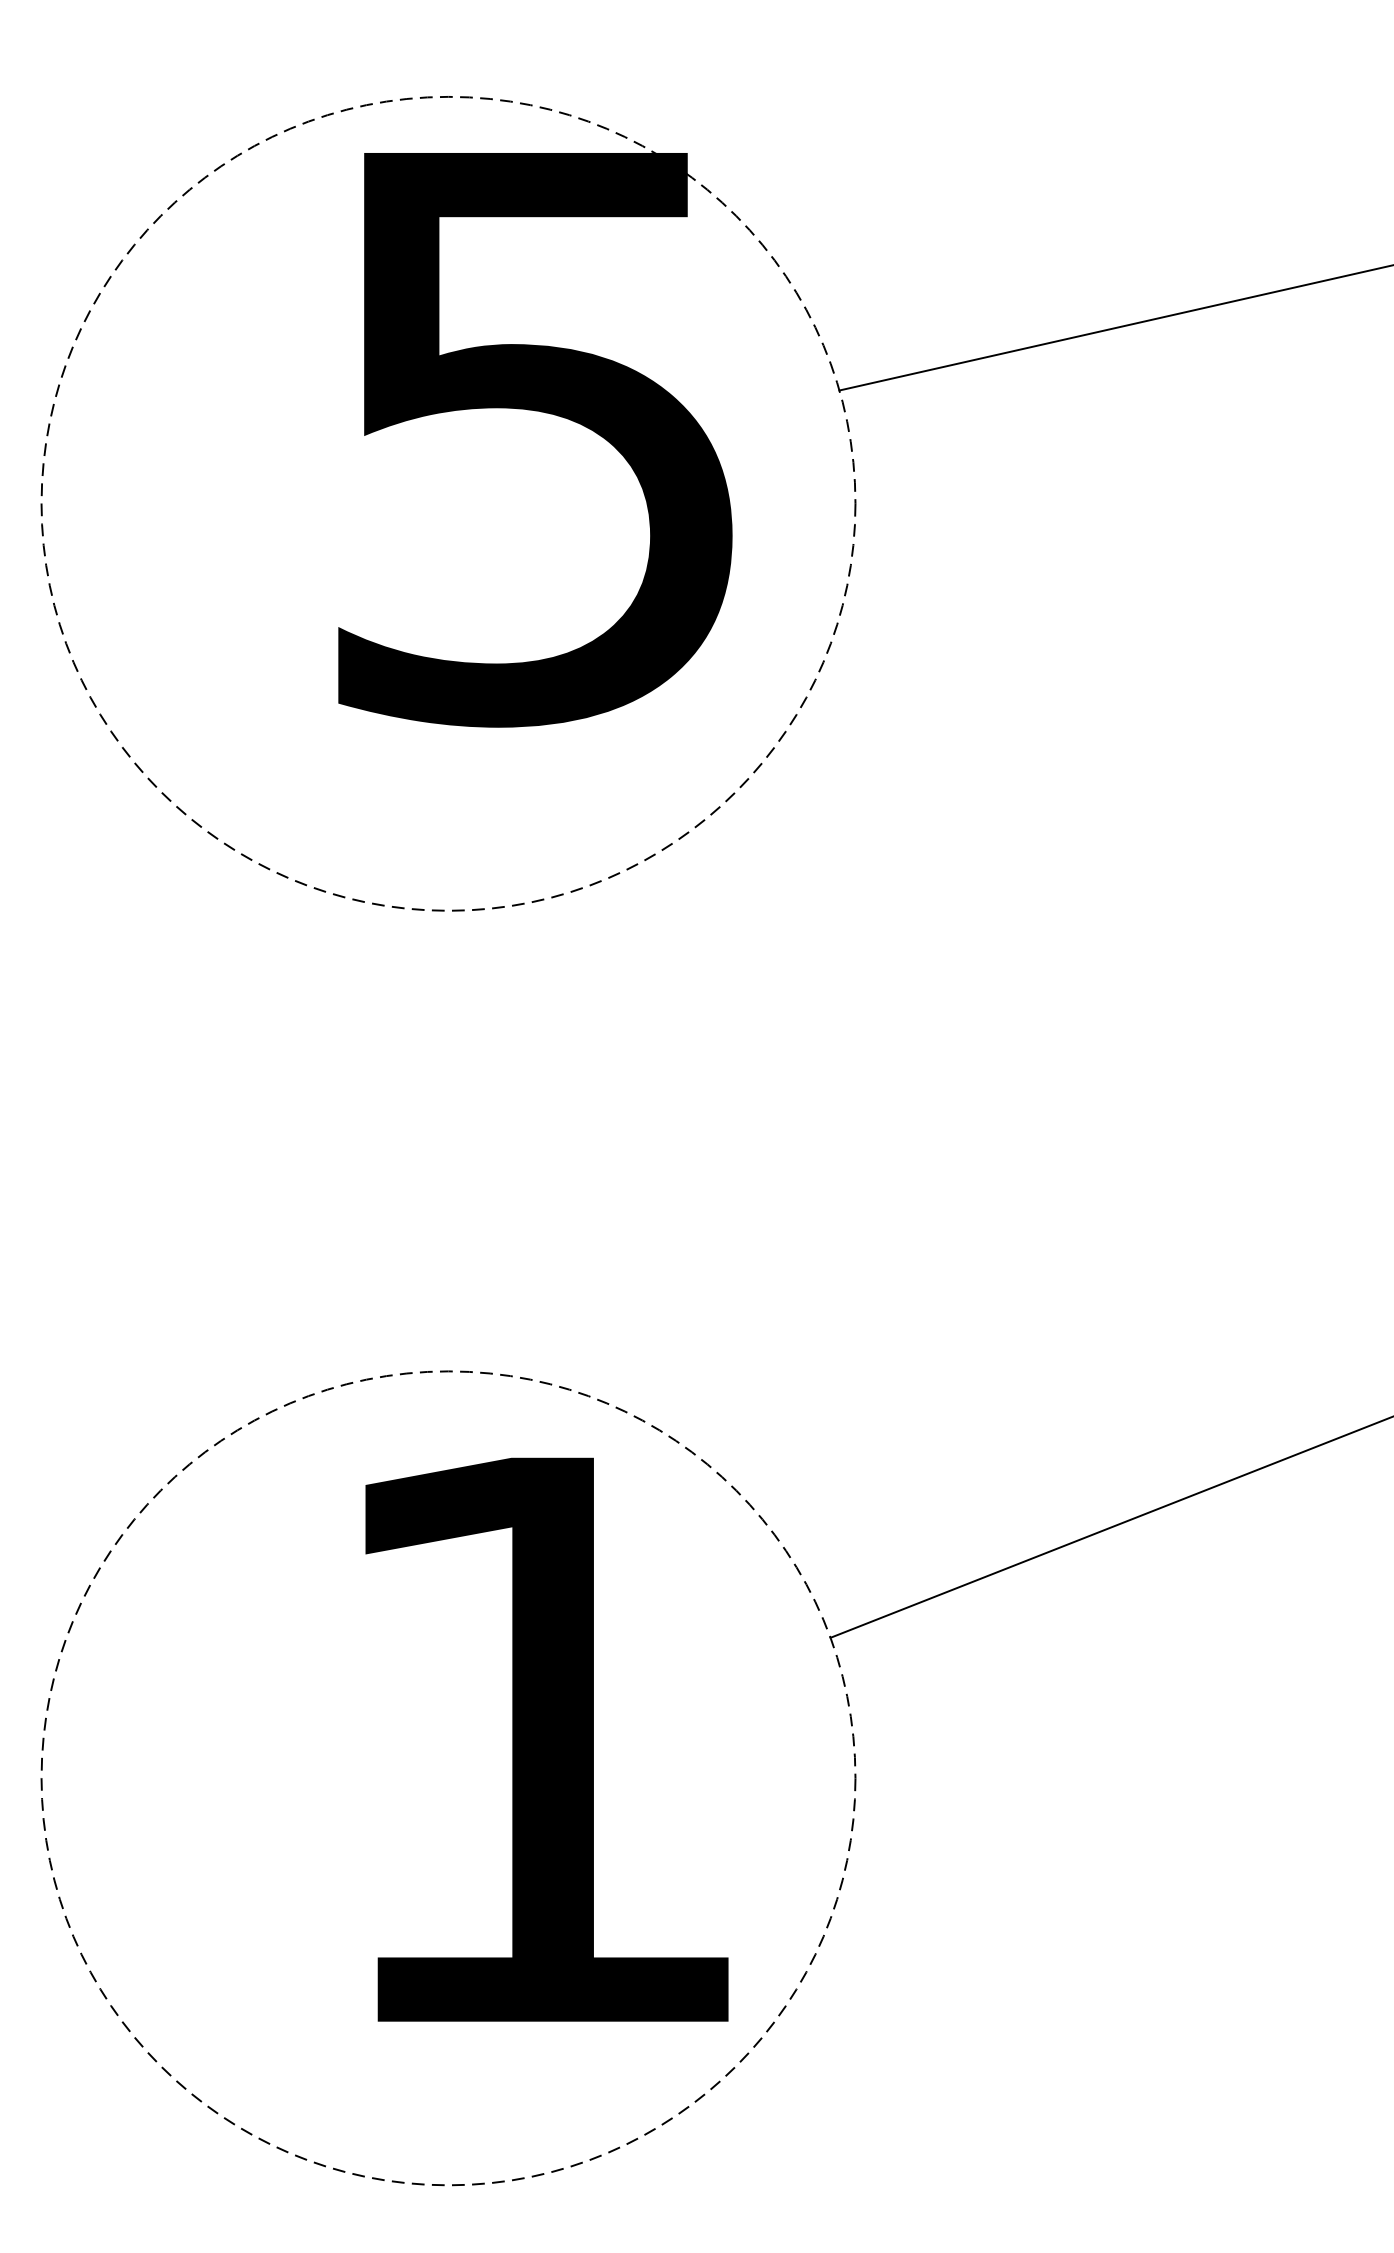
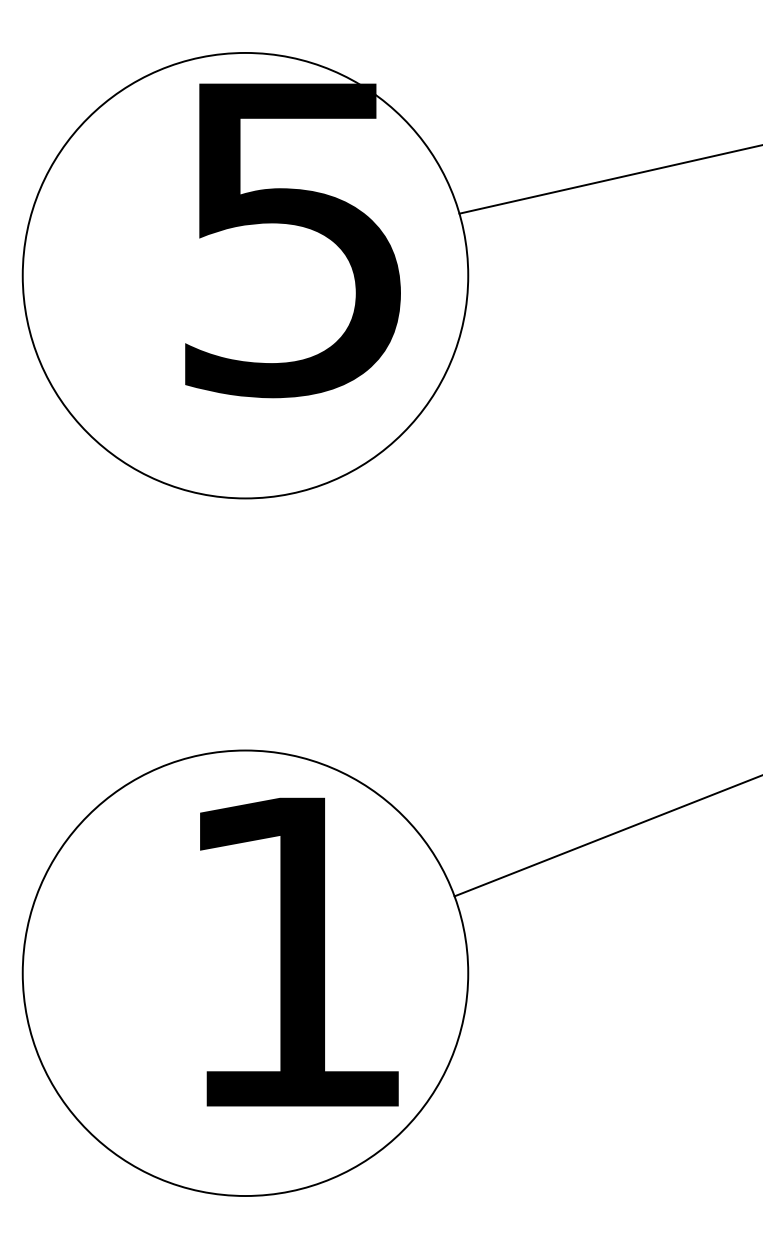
circle: (448, 503) -> (245, 275), dashed -> solid
circle: (448, 1778) -> (245, 973), dashed -> solid

